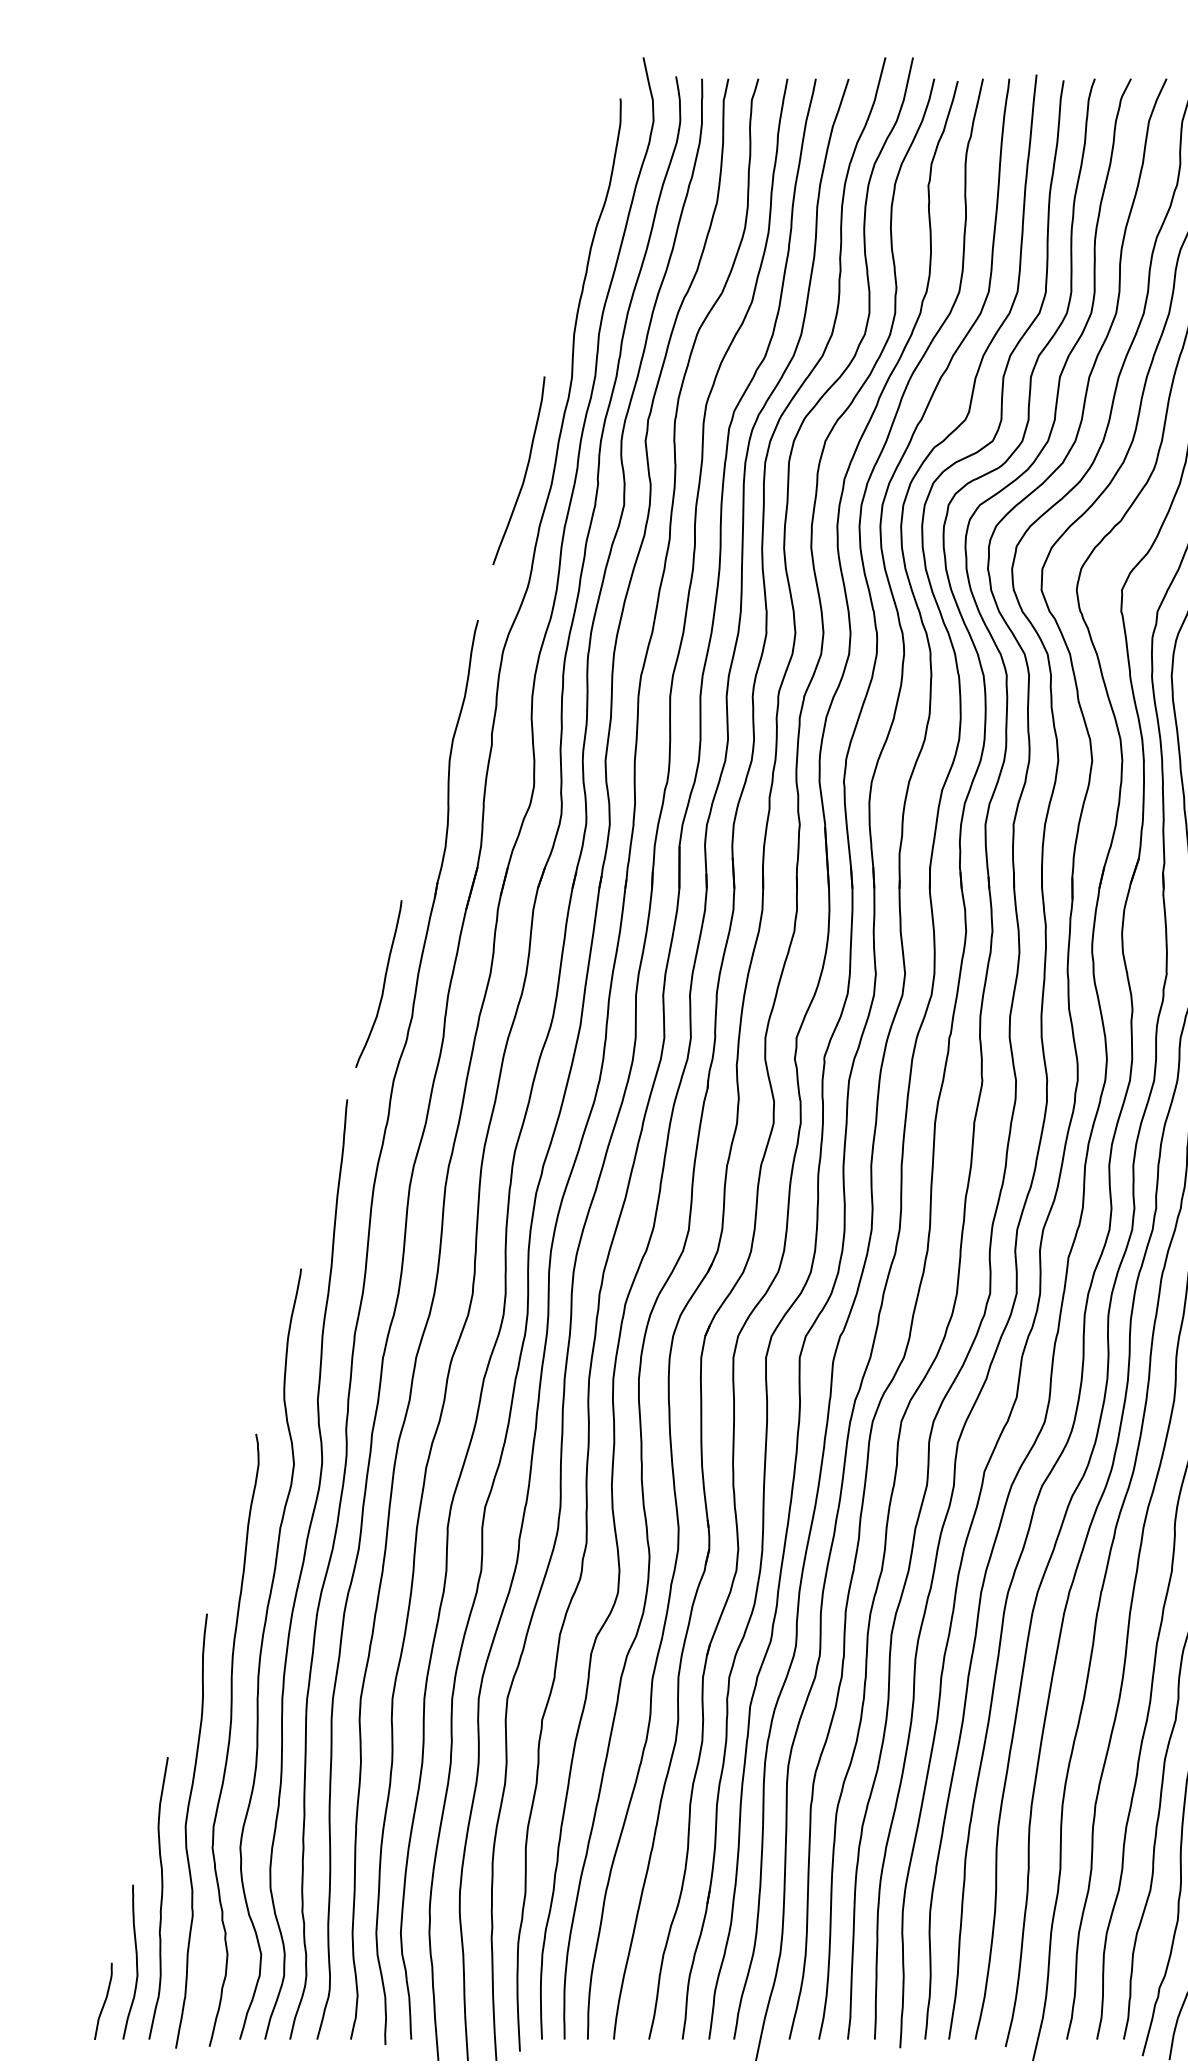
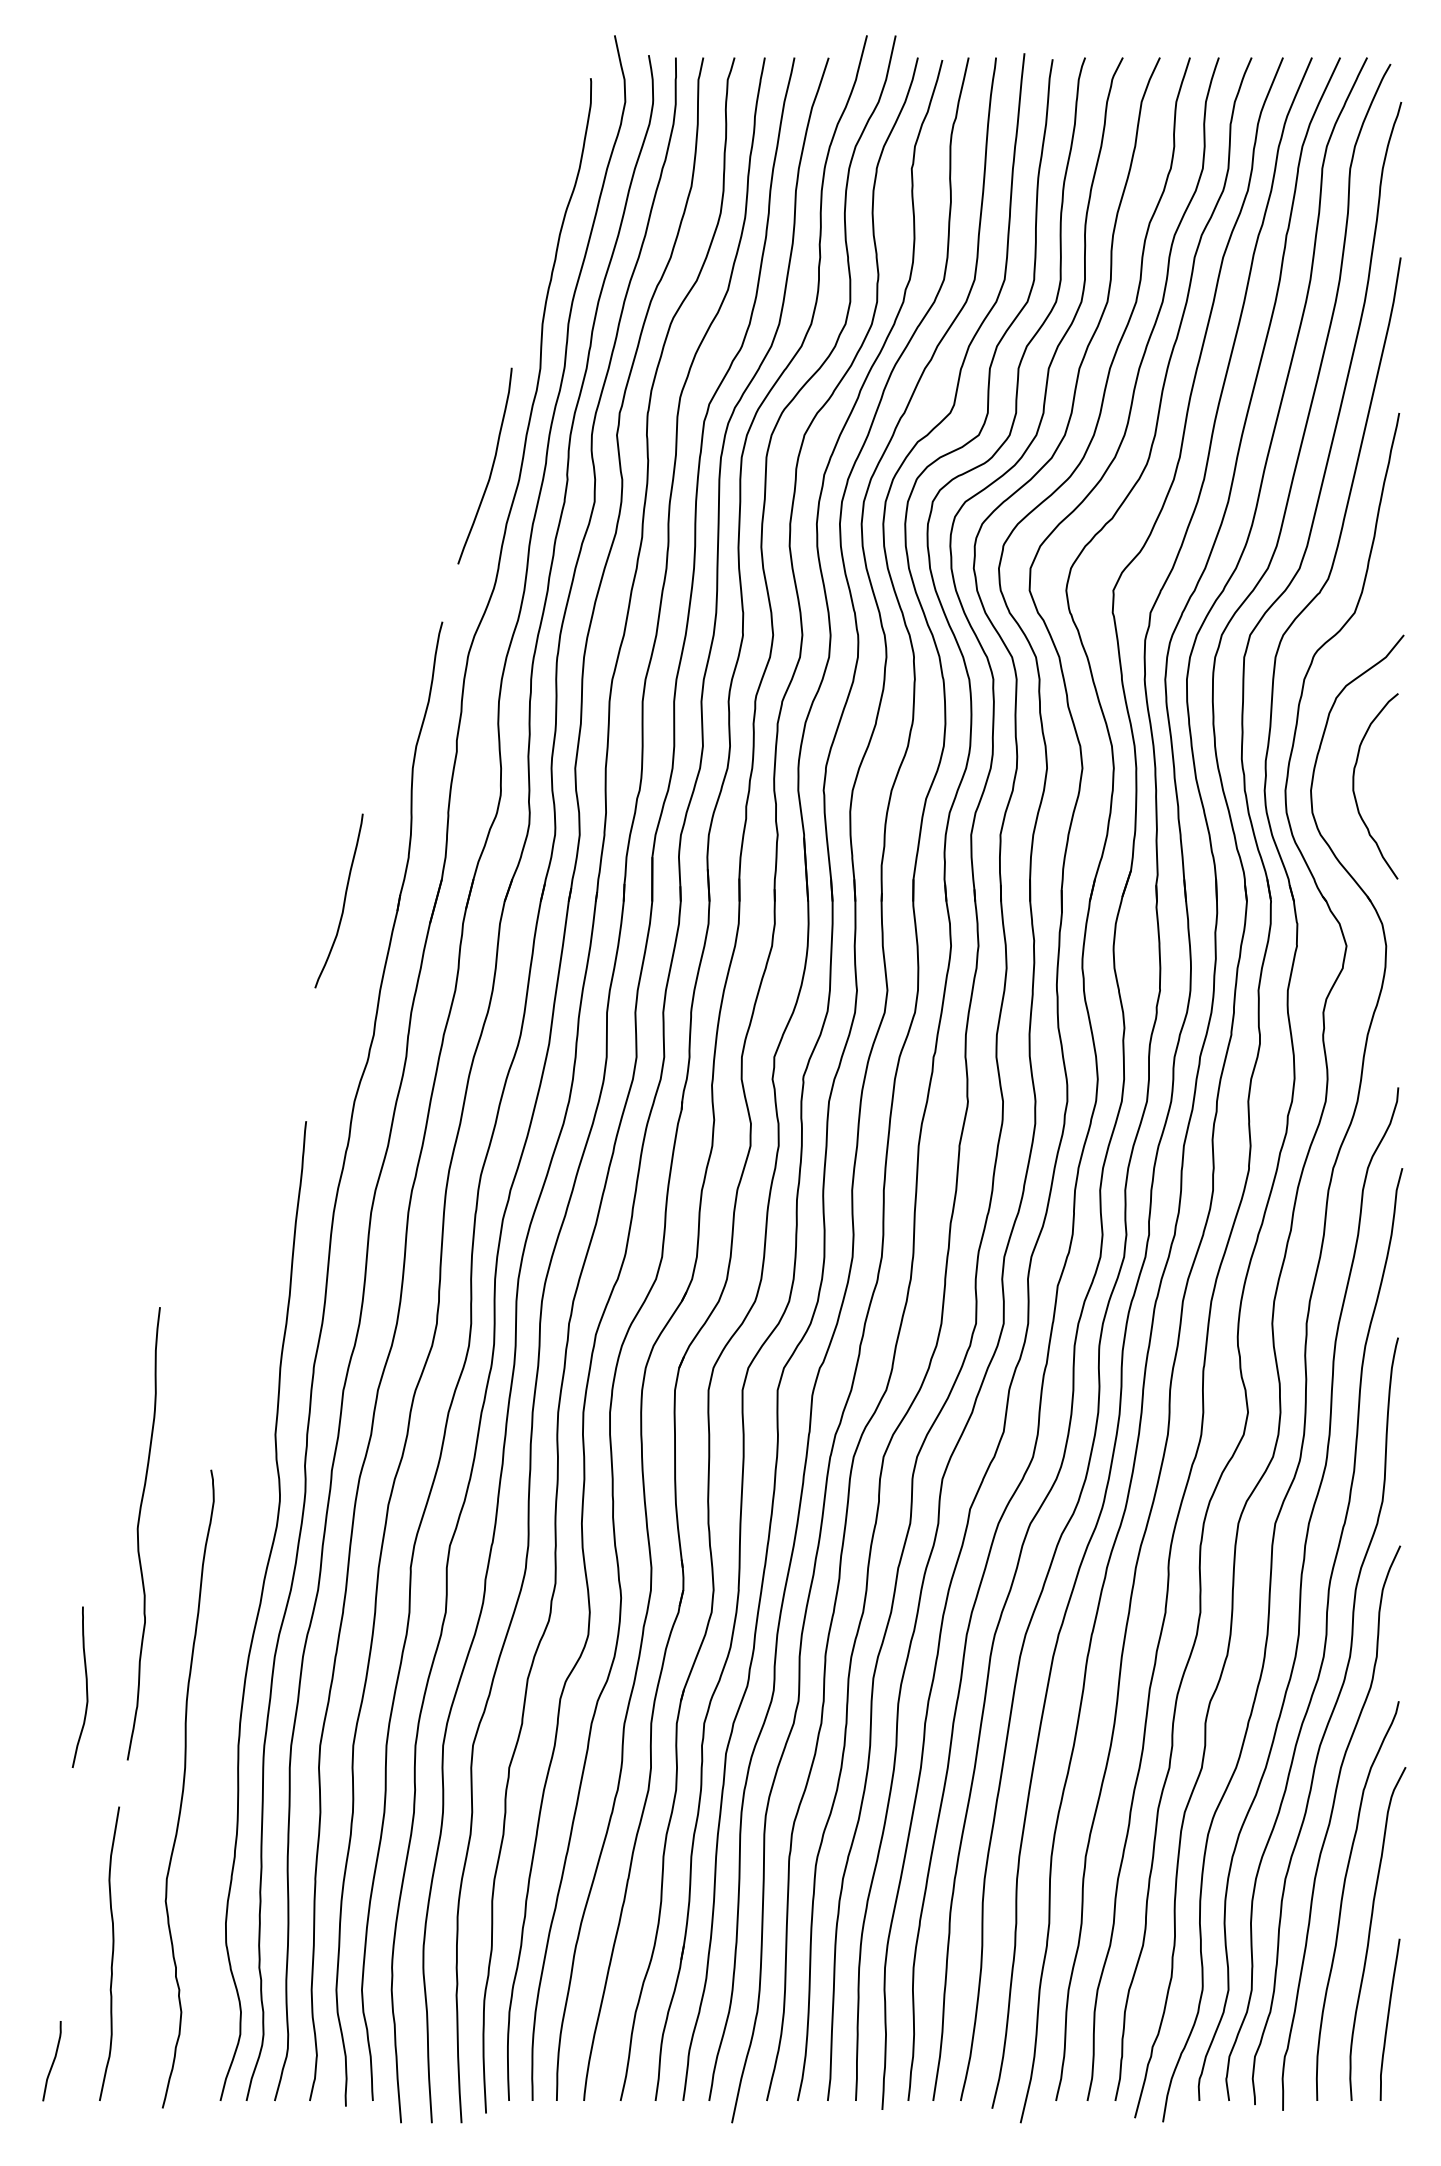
curve: (383, 983) -> (343, 900), moved
curve: (262, 1650) -> (217, 1695), removed
curve: (186, 1830) -> (138, 1533), moved
curve: (136, 1961) -> (86, 1686), moved

